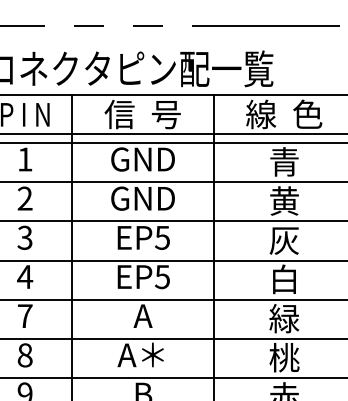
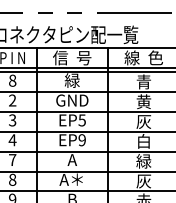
text: (24, 159) -> (12, 80), 1 -> 8
text: (143, 159) -> (72, 80), GND -> 緑
text: (161, 277) -> (81, 140), EP5 -> EP9
text: (283, 356) -> (143, 180), 桃 -> 灰

